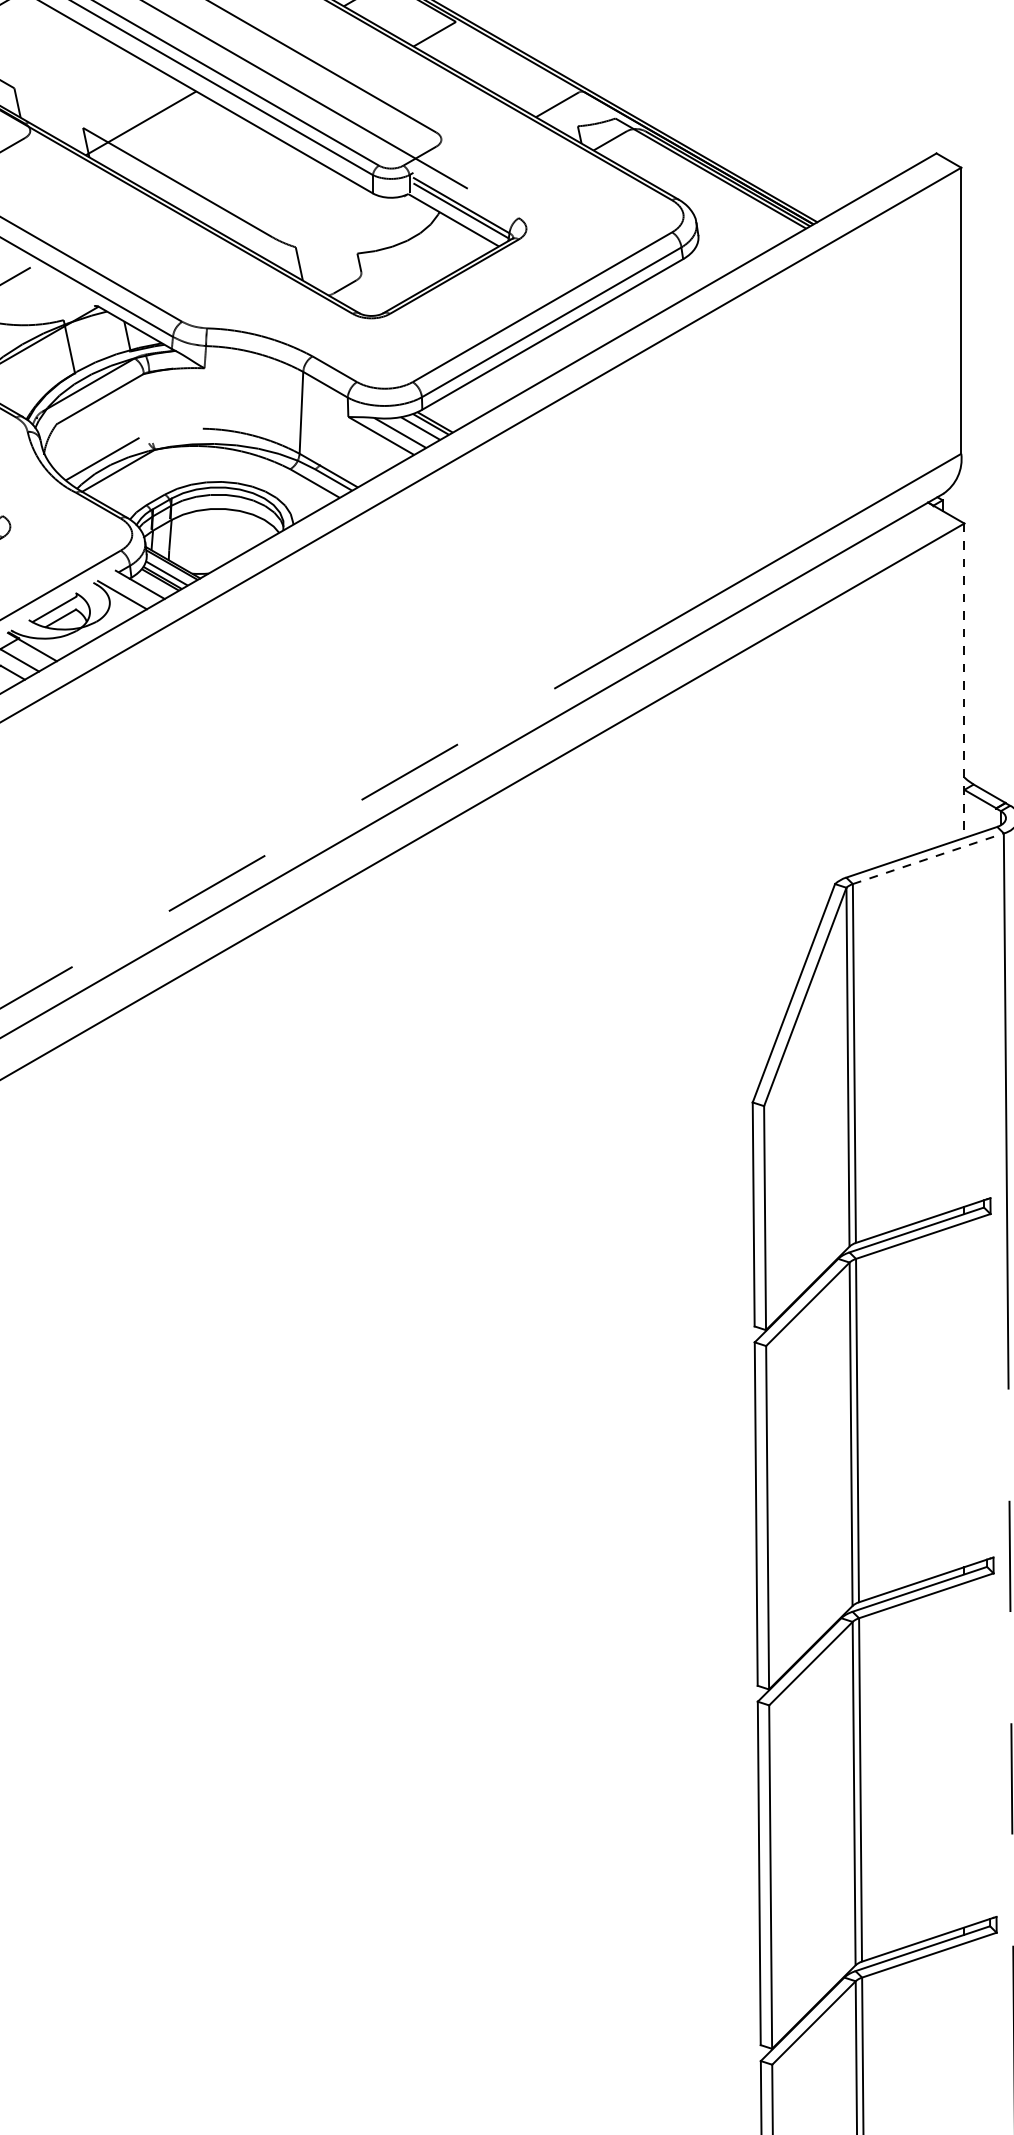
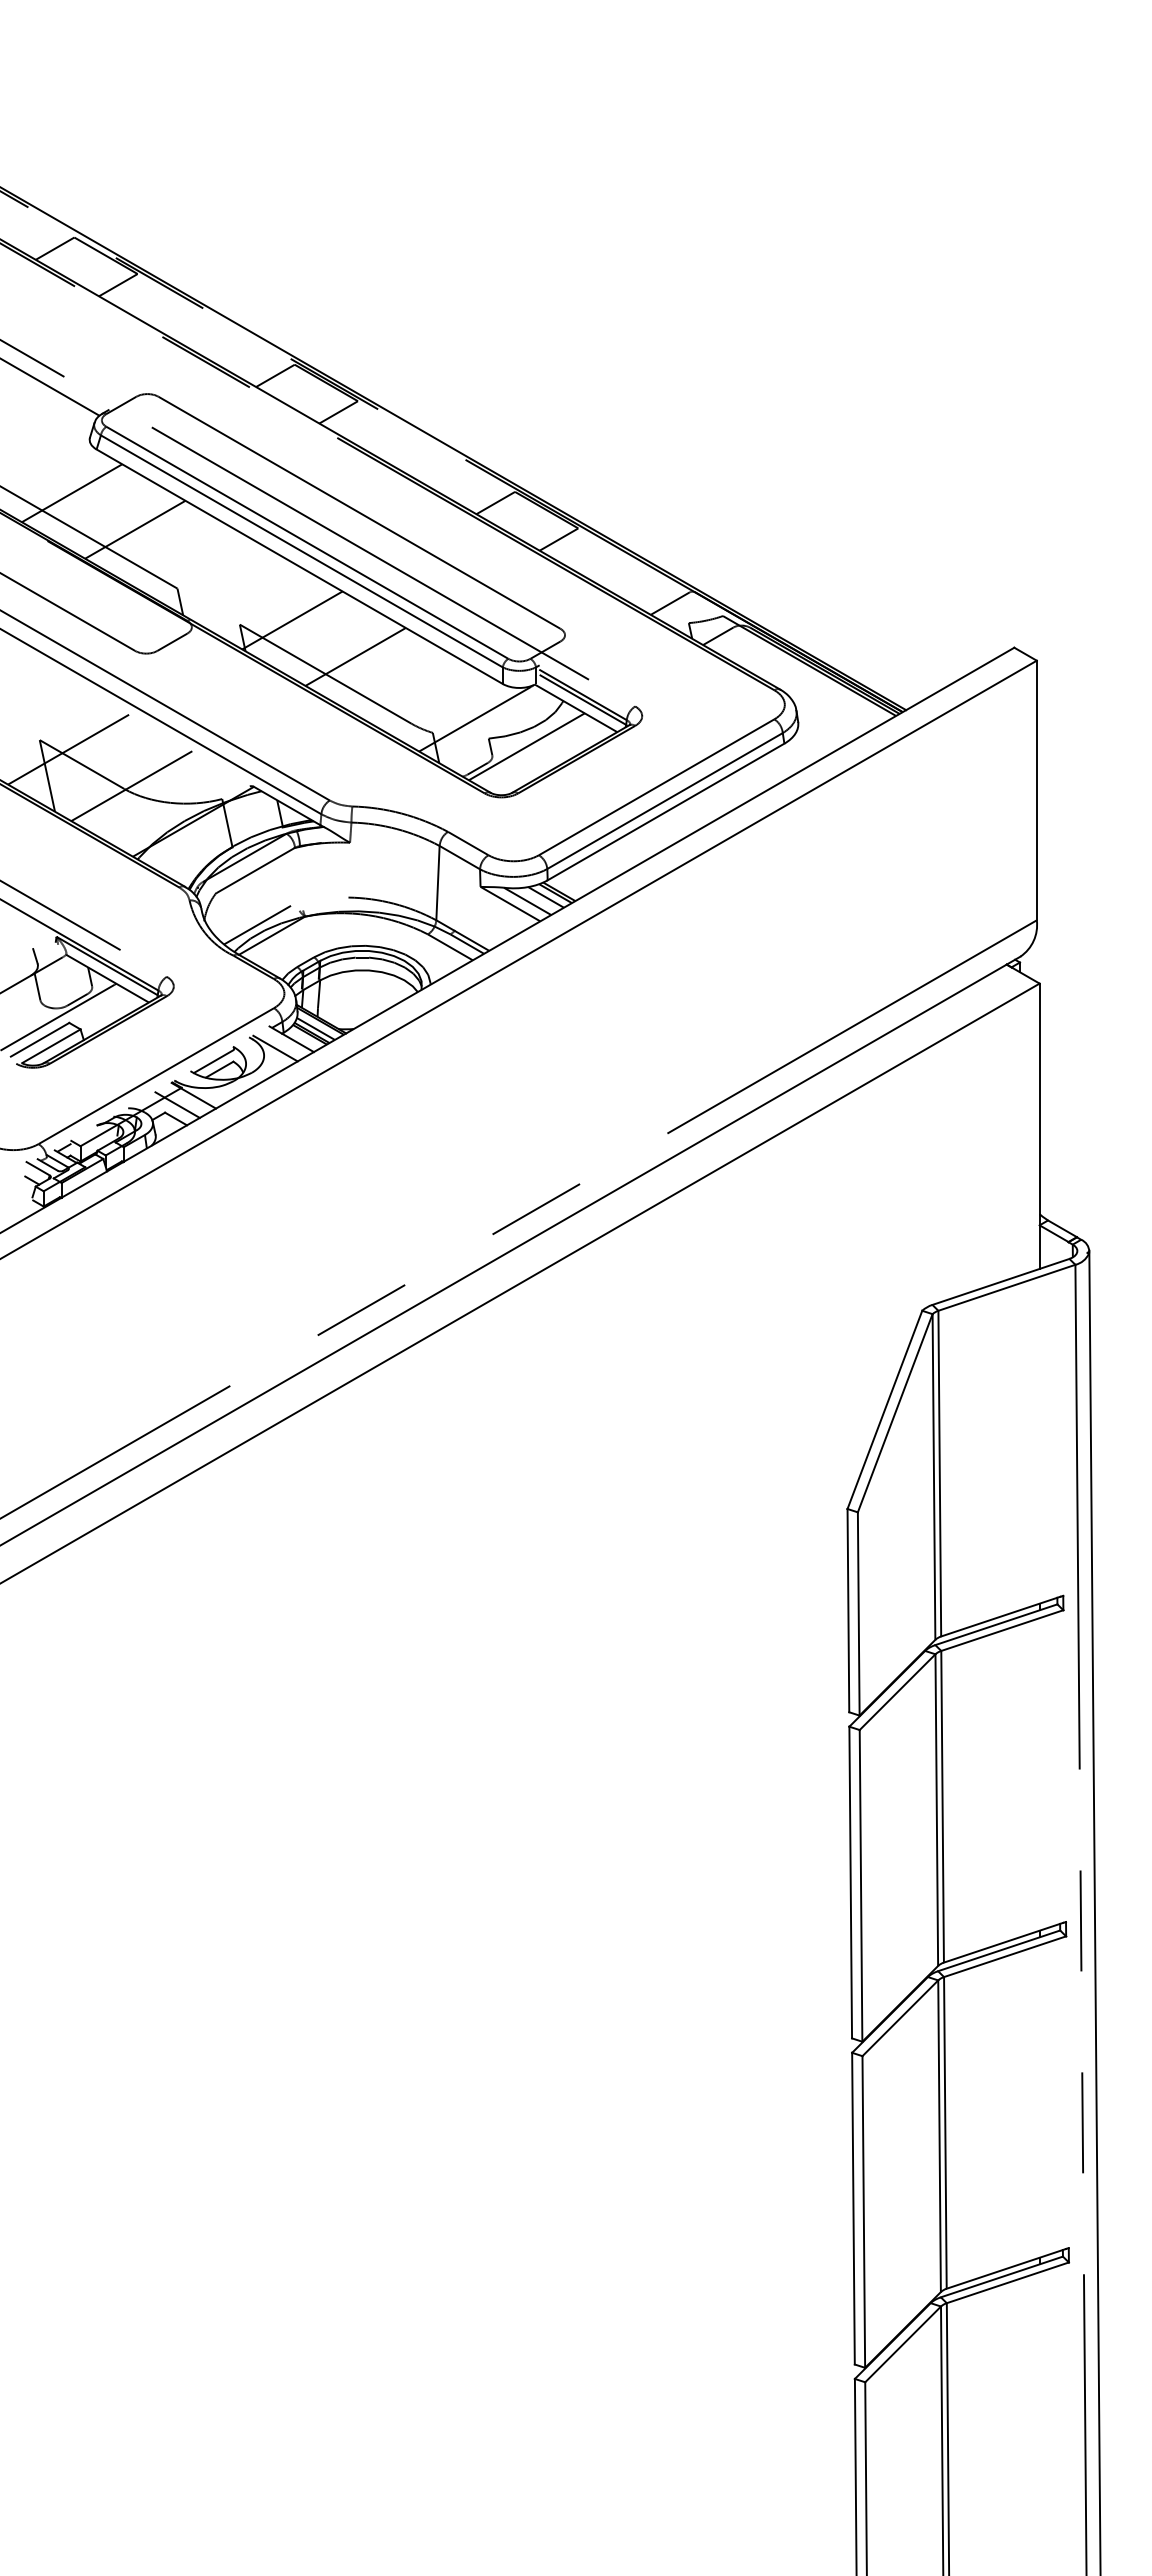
line: (210, 163) -> (355, 656), added
line: (342, 231) -> (475, 718), added
line: (398, 262) -> (526, 746), added
line: (964, 680) -> (1039, 1126), dashed -> solid
line: (928, 858) -> (1007, 1287), dashed -> solid

